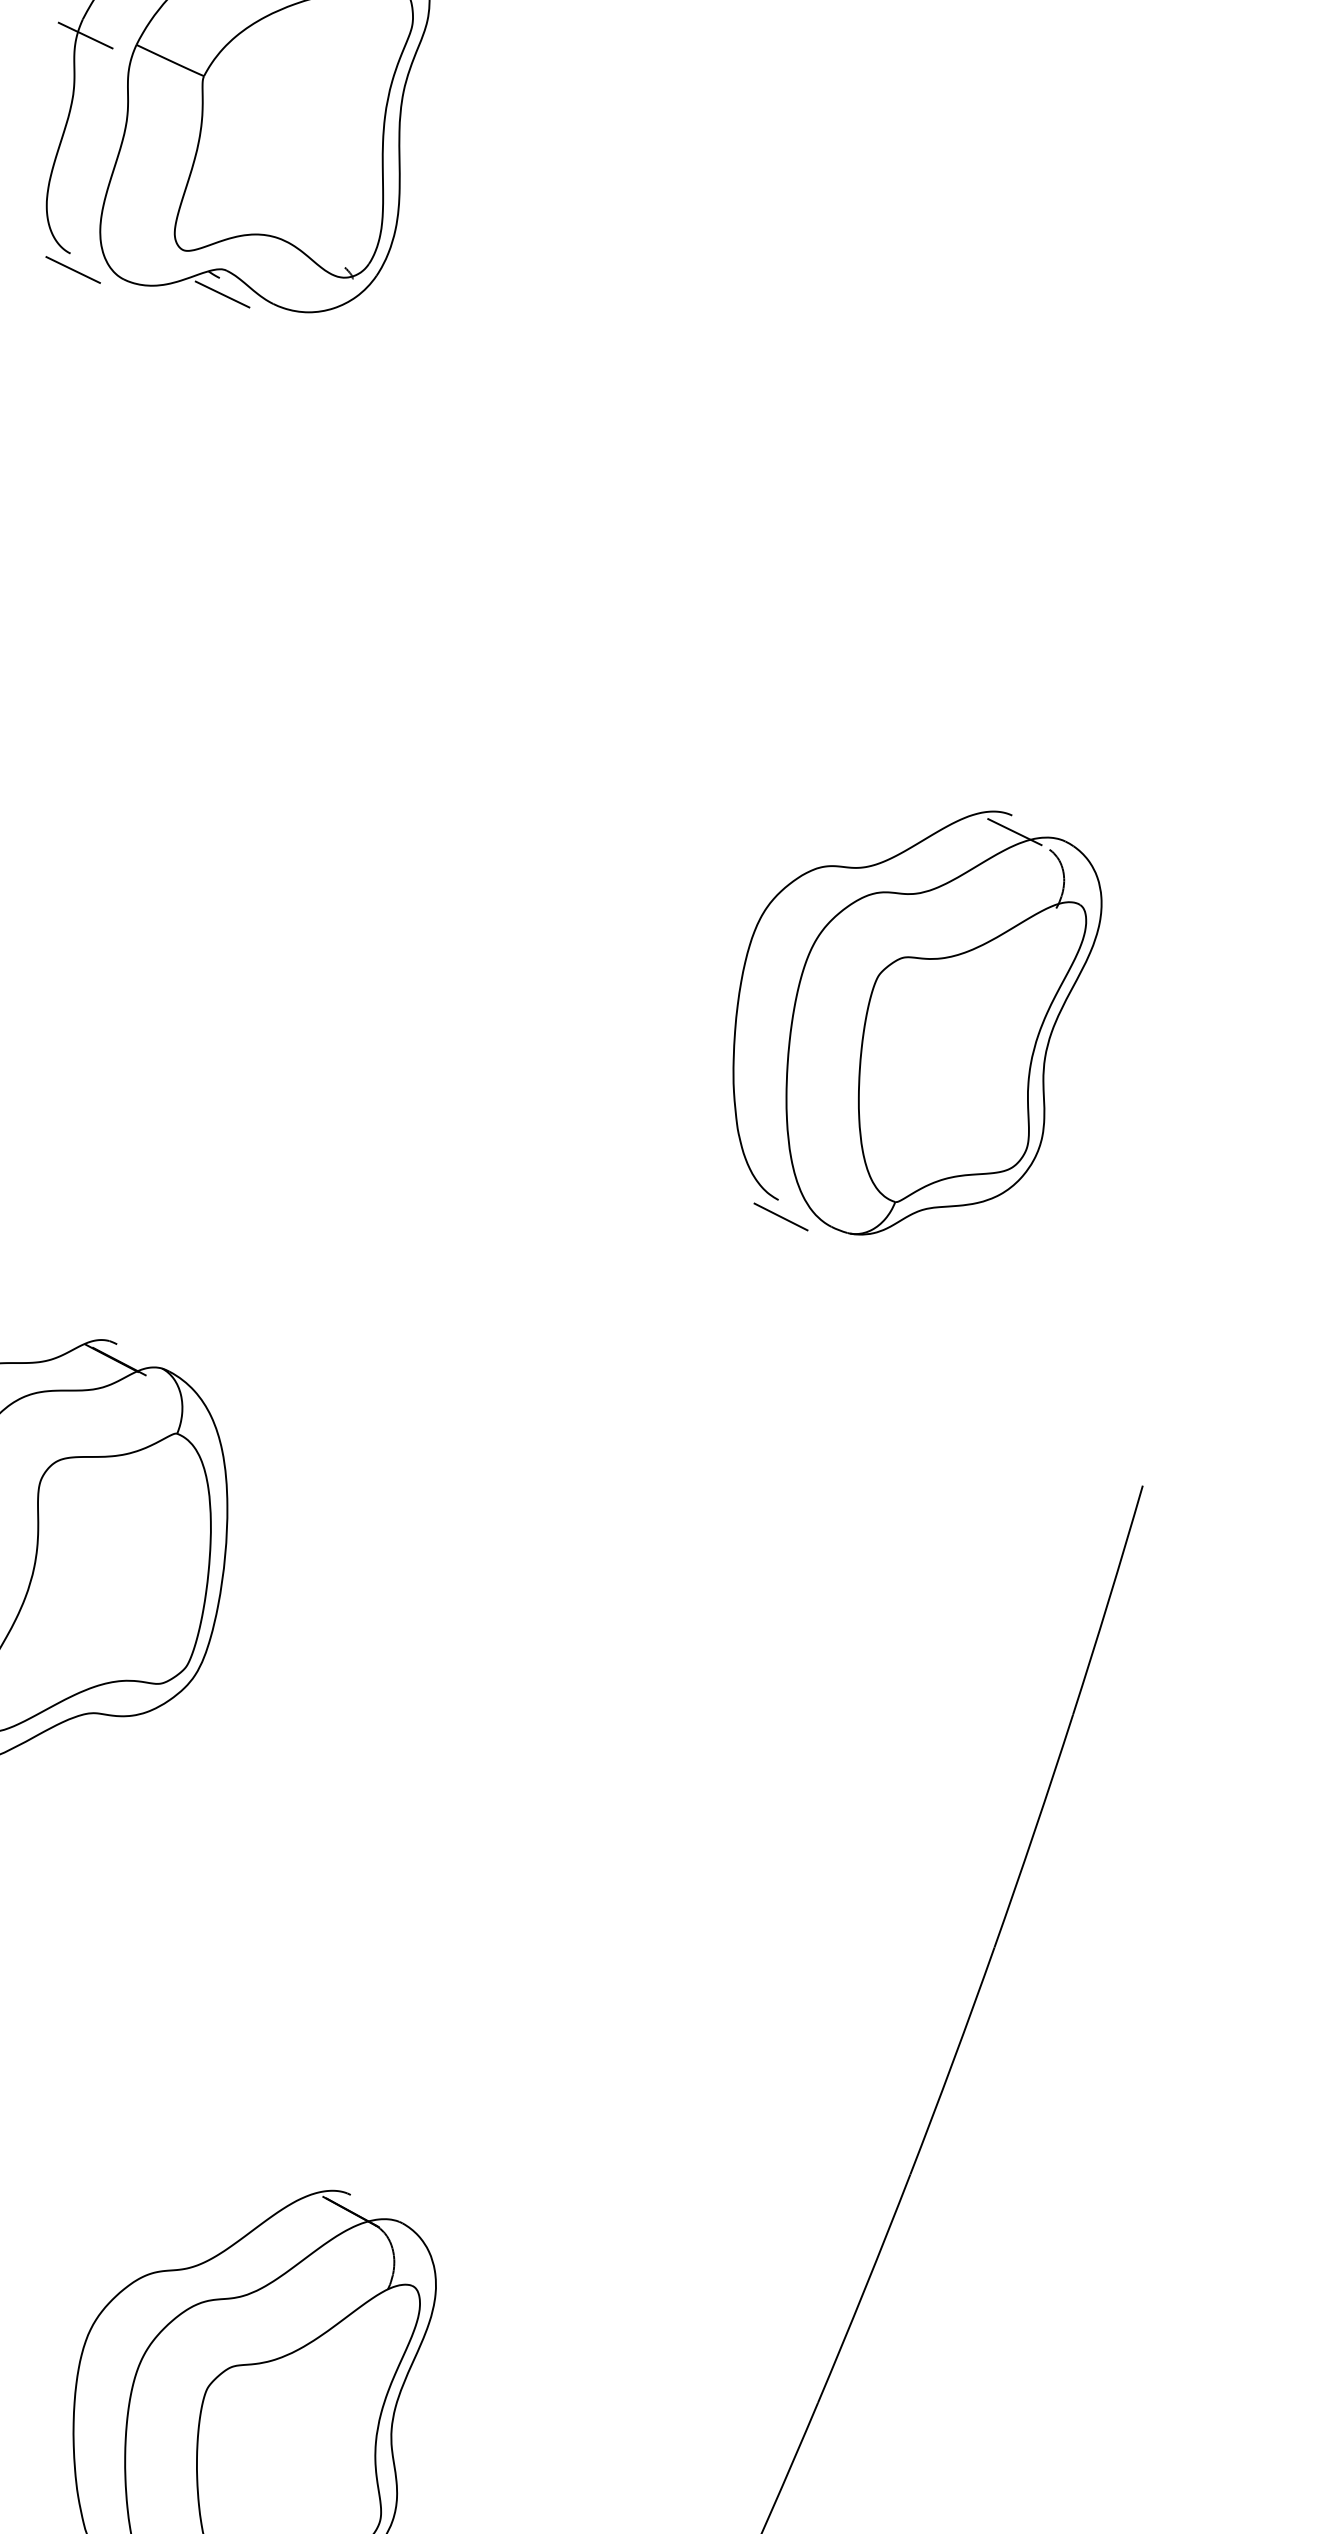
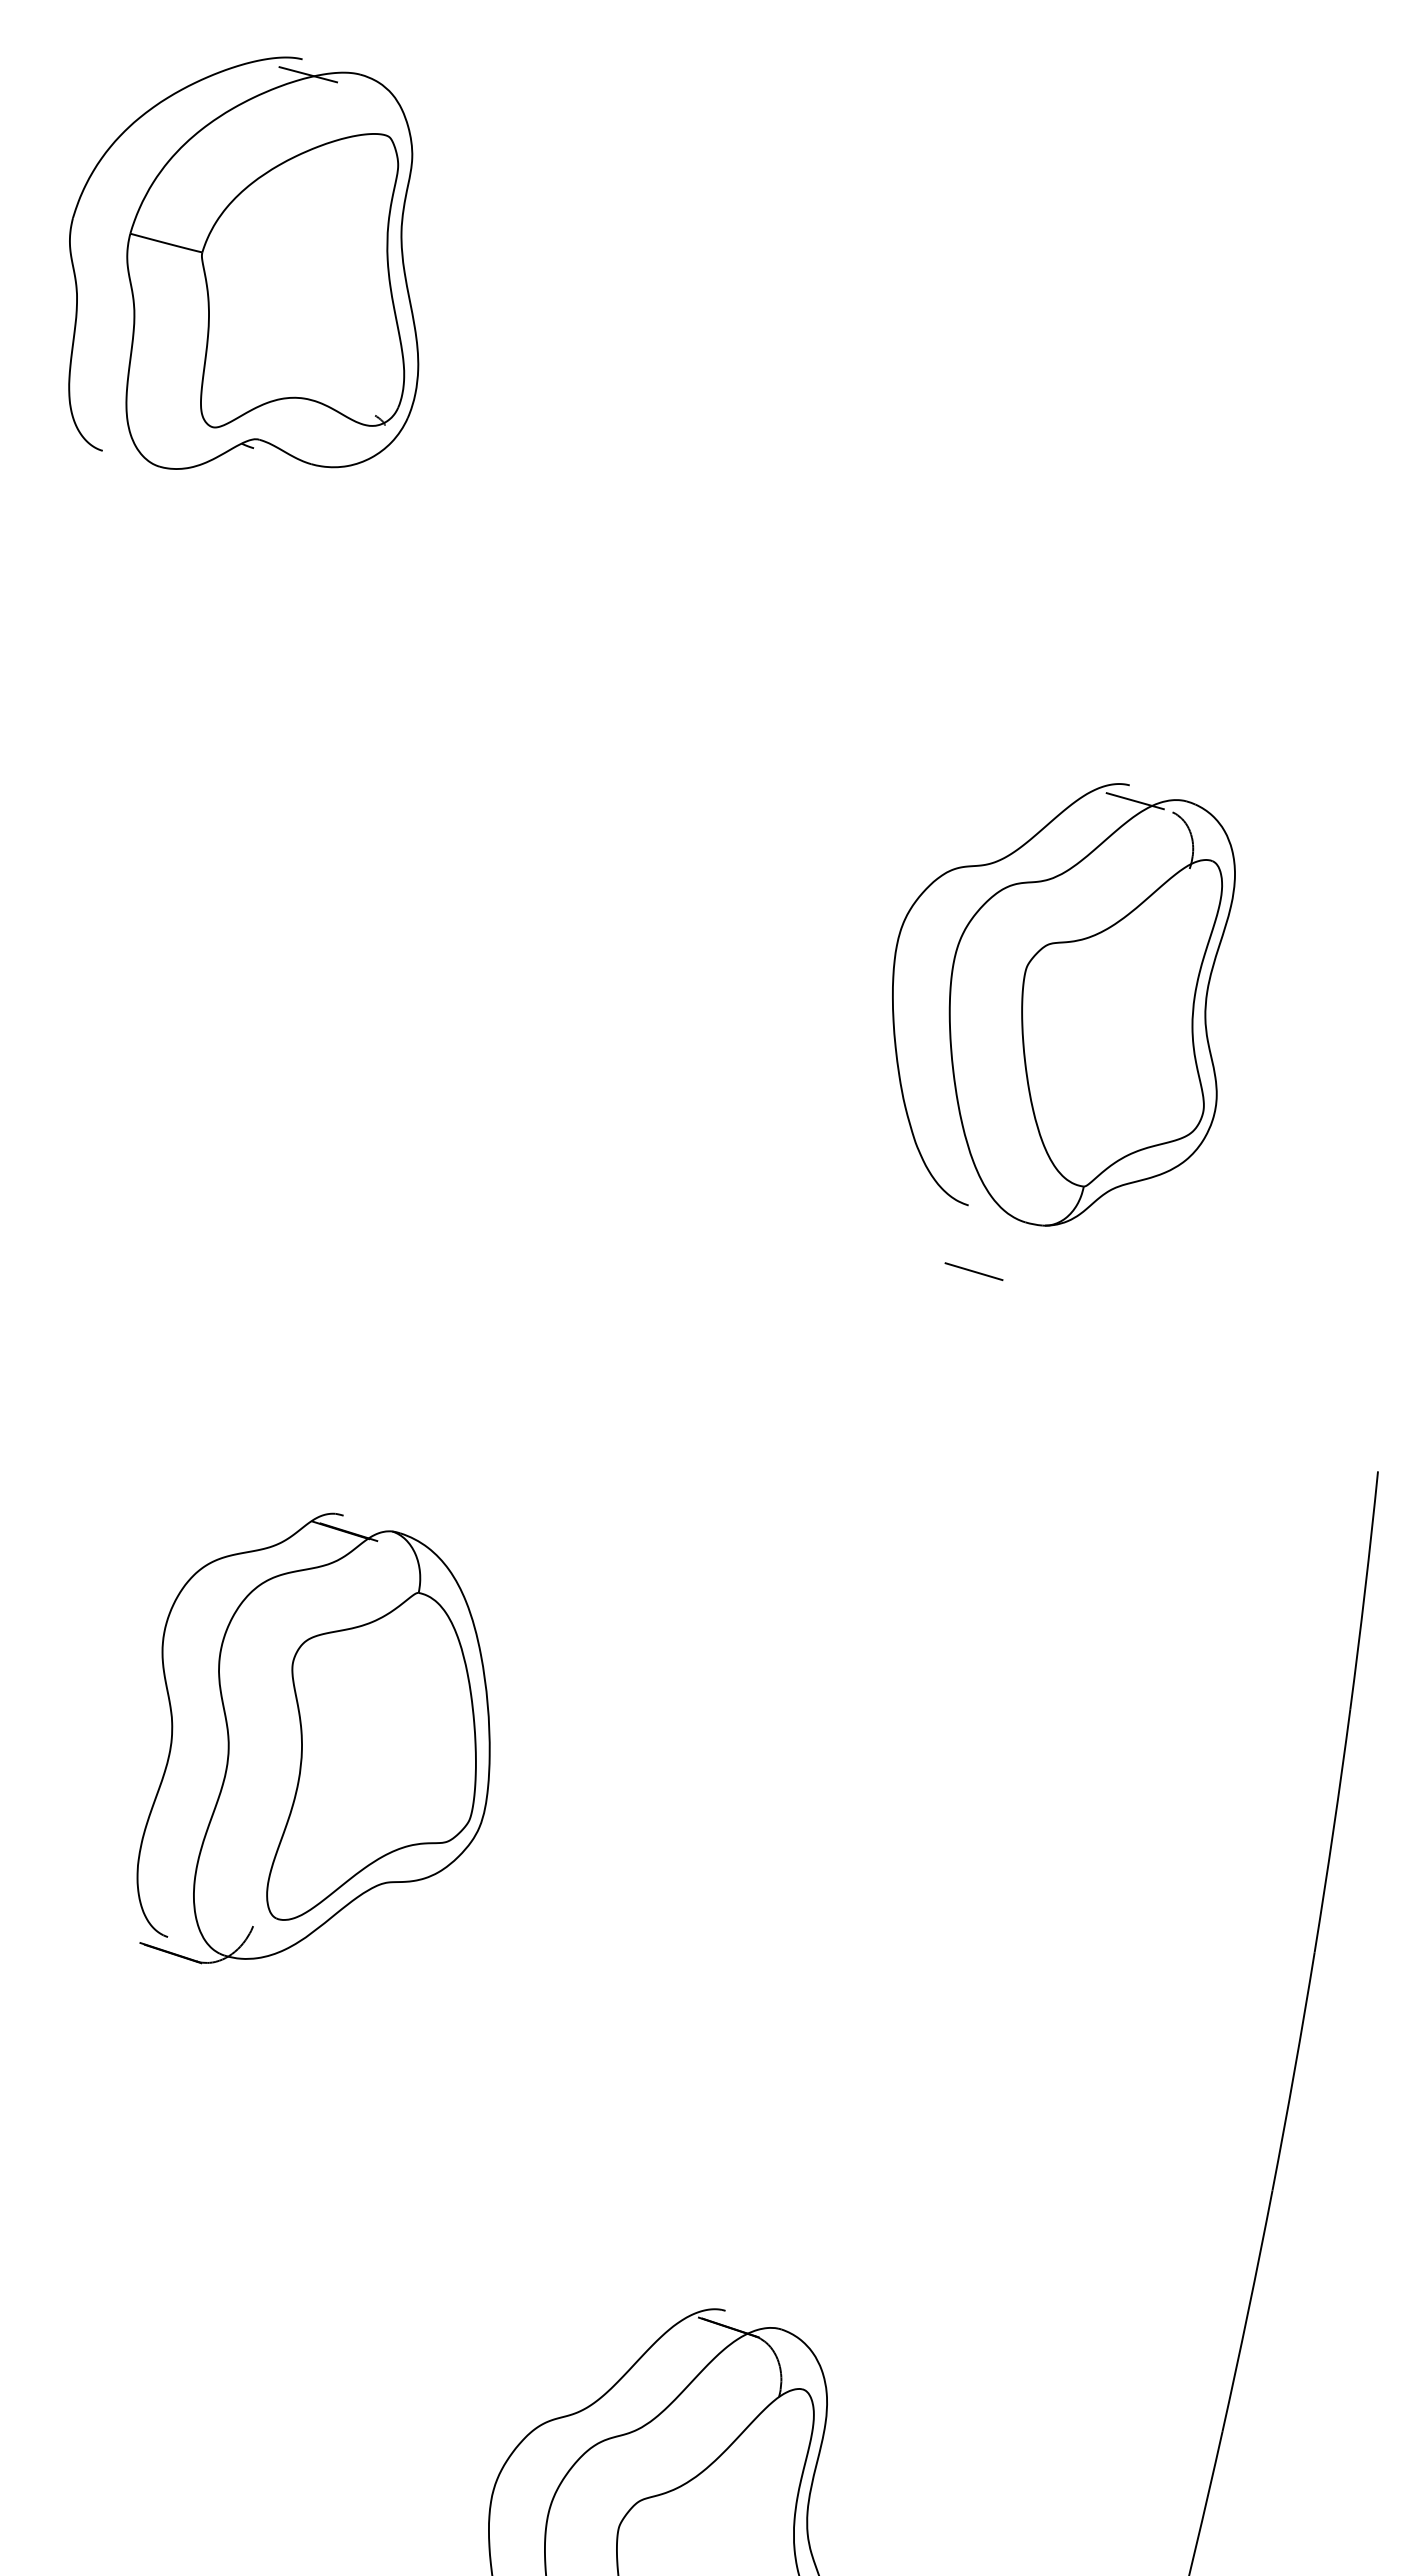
line: (85, 35) -> (78, 233), removed
line: (72, 269) -> (107, 466), removed
line: (222, 294) -> (259, 463), removed
part: (907, 1019) -> (1063, 1004), moved

